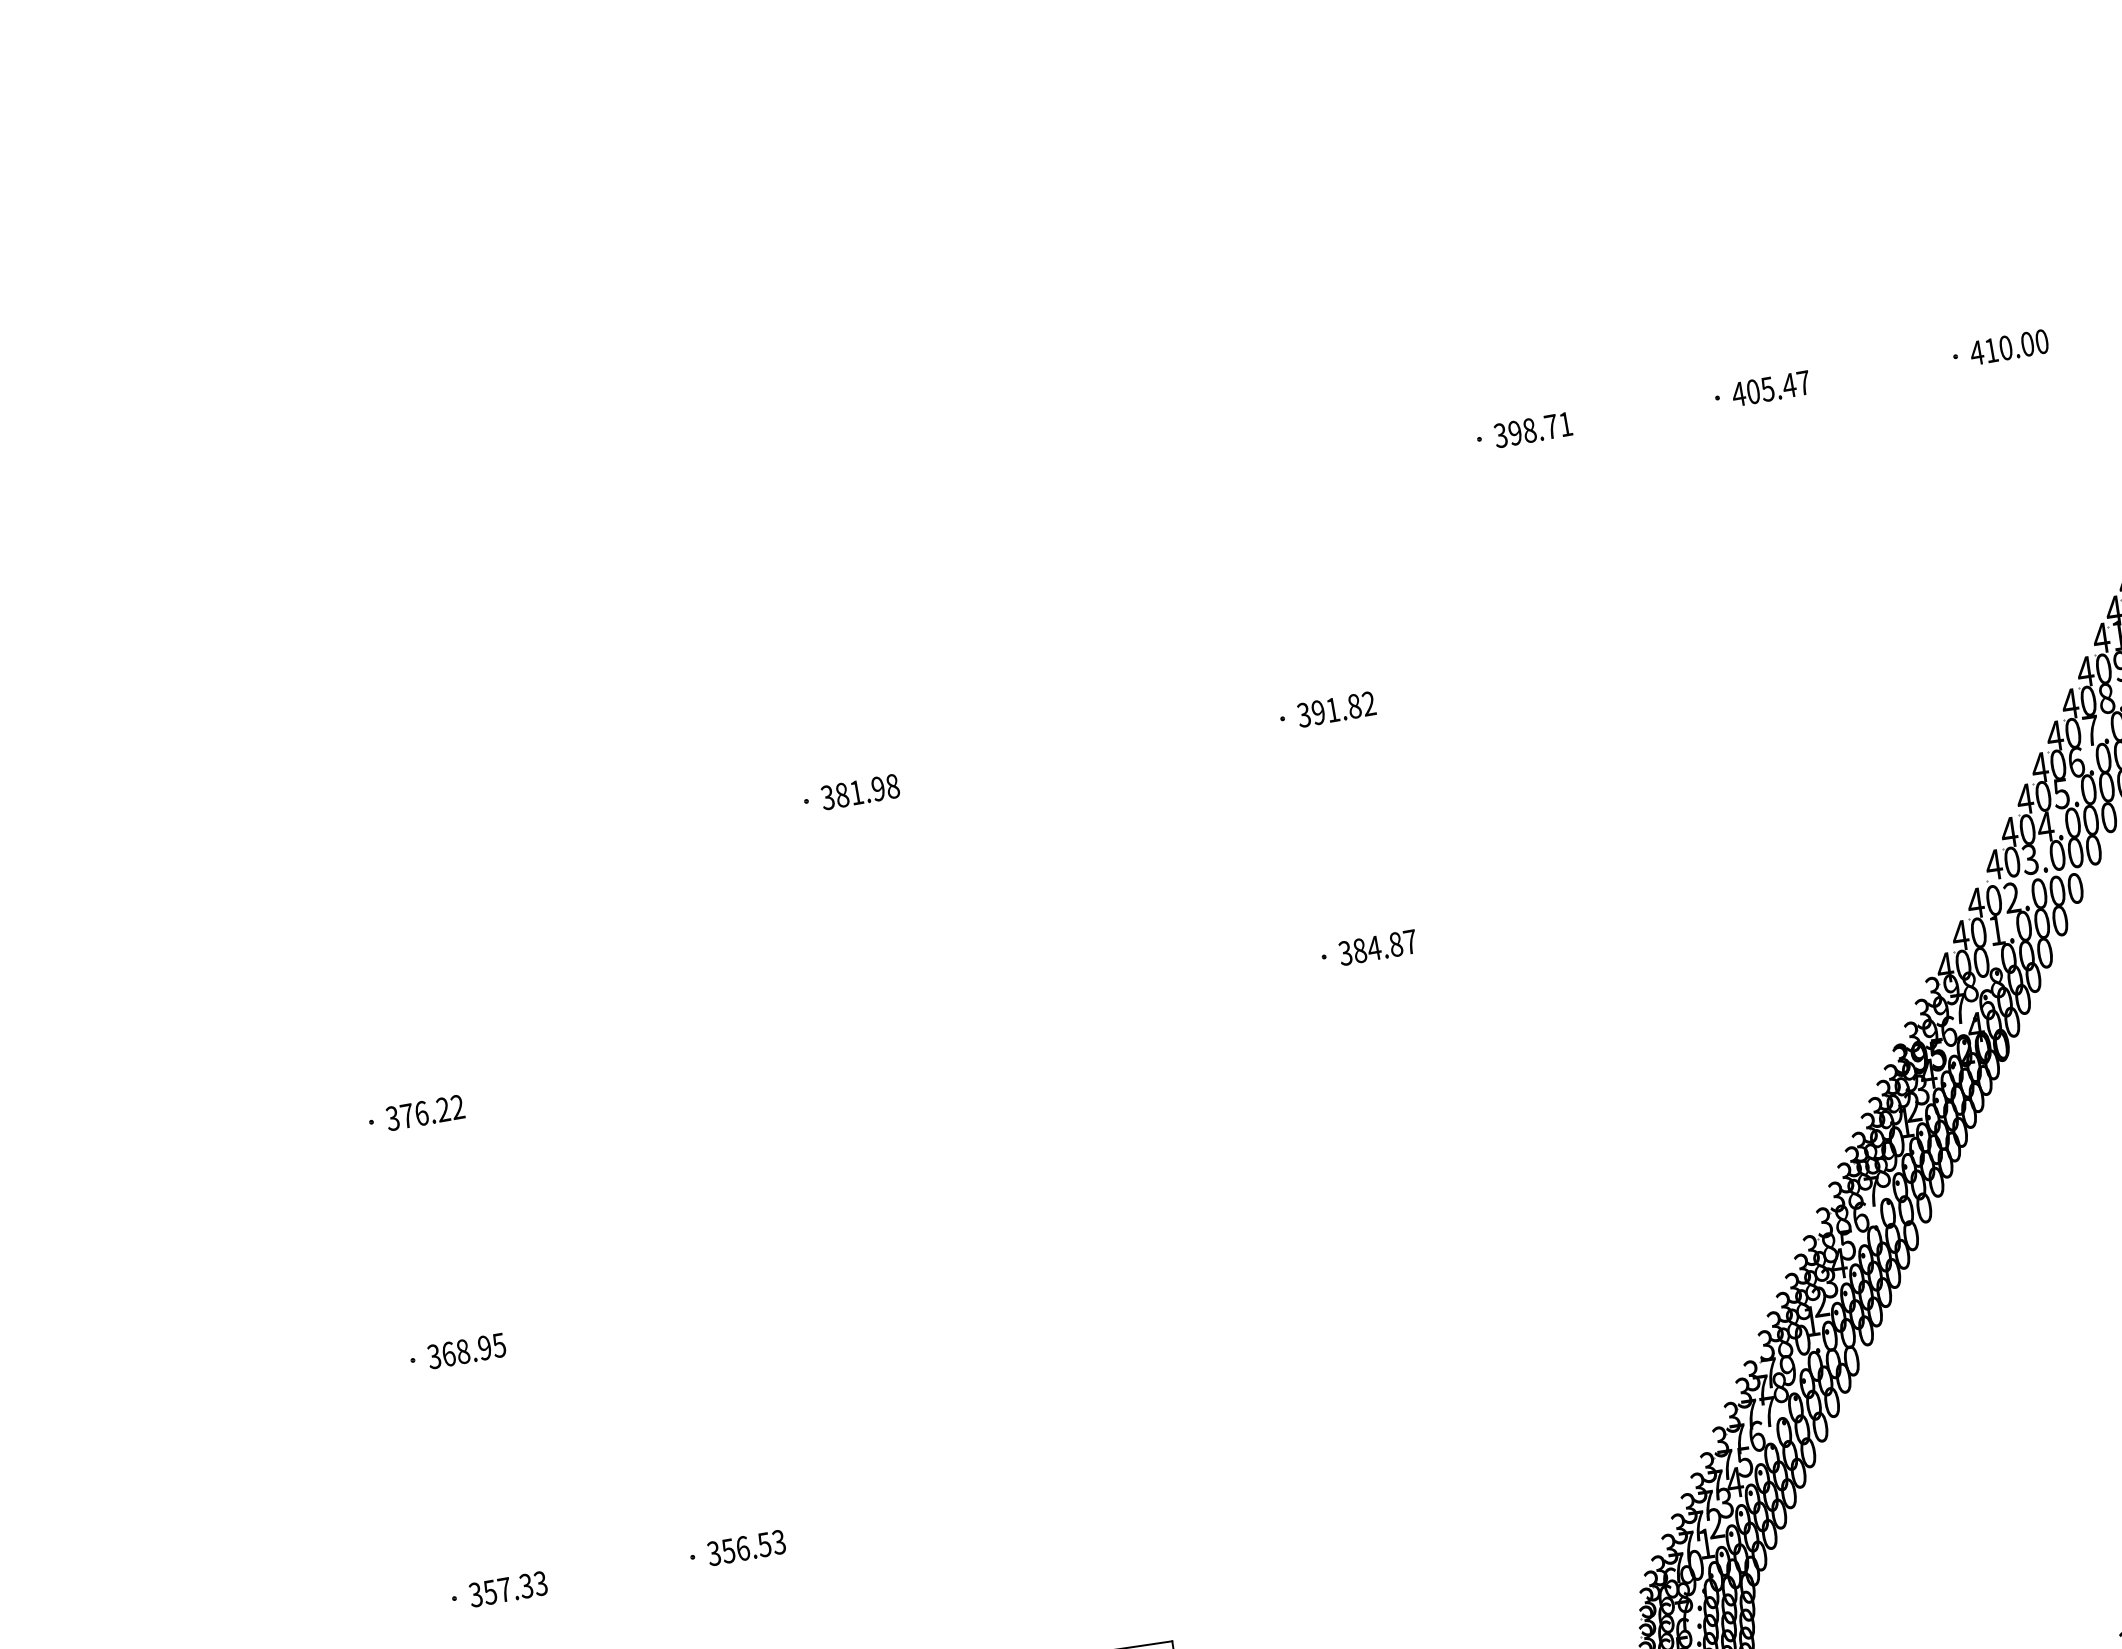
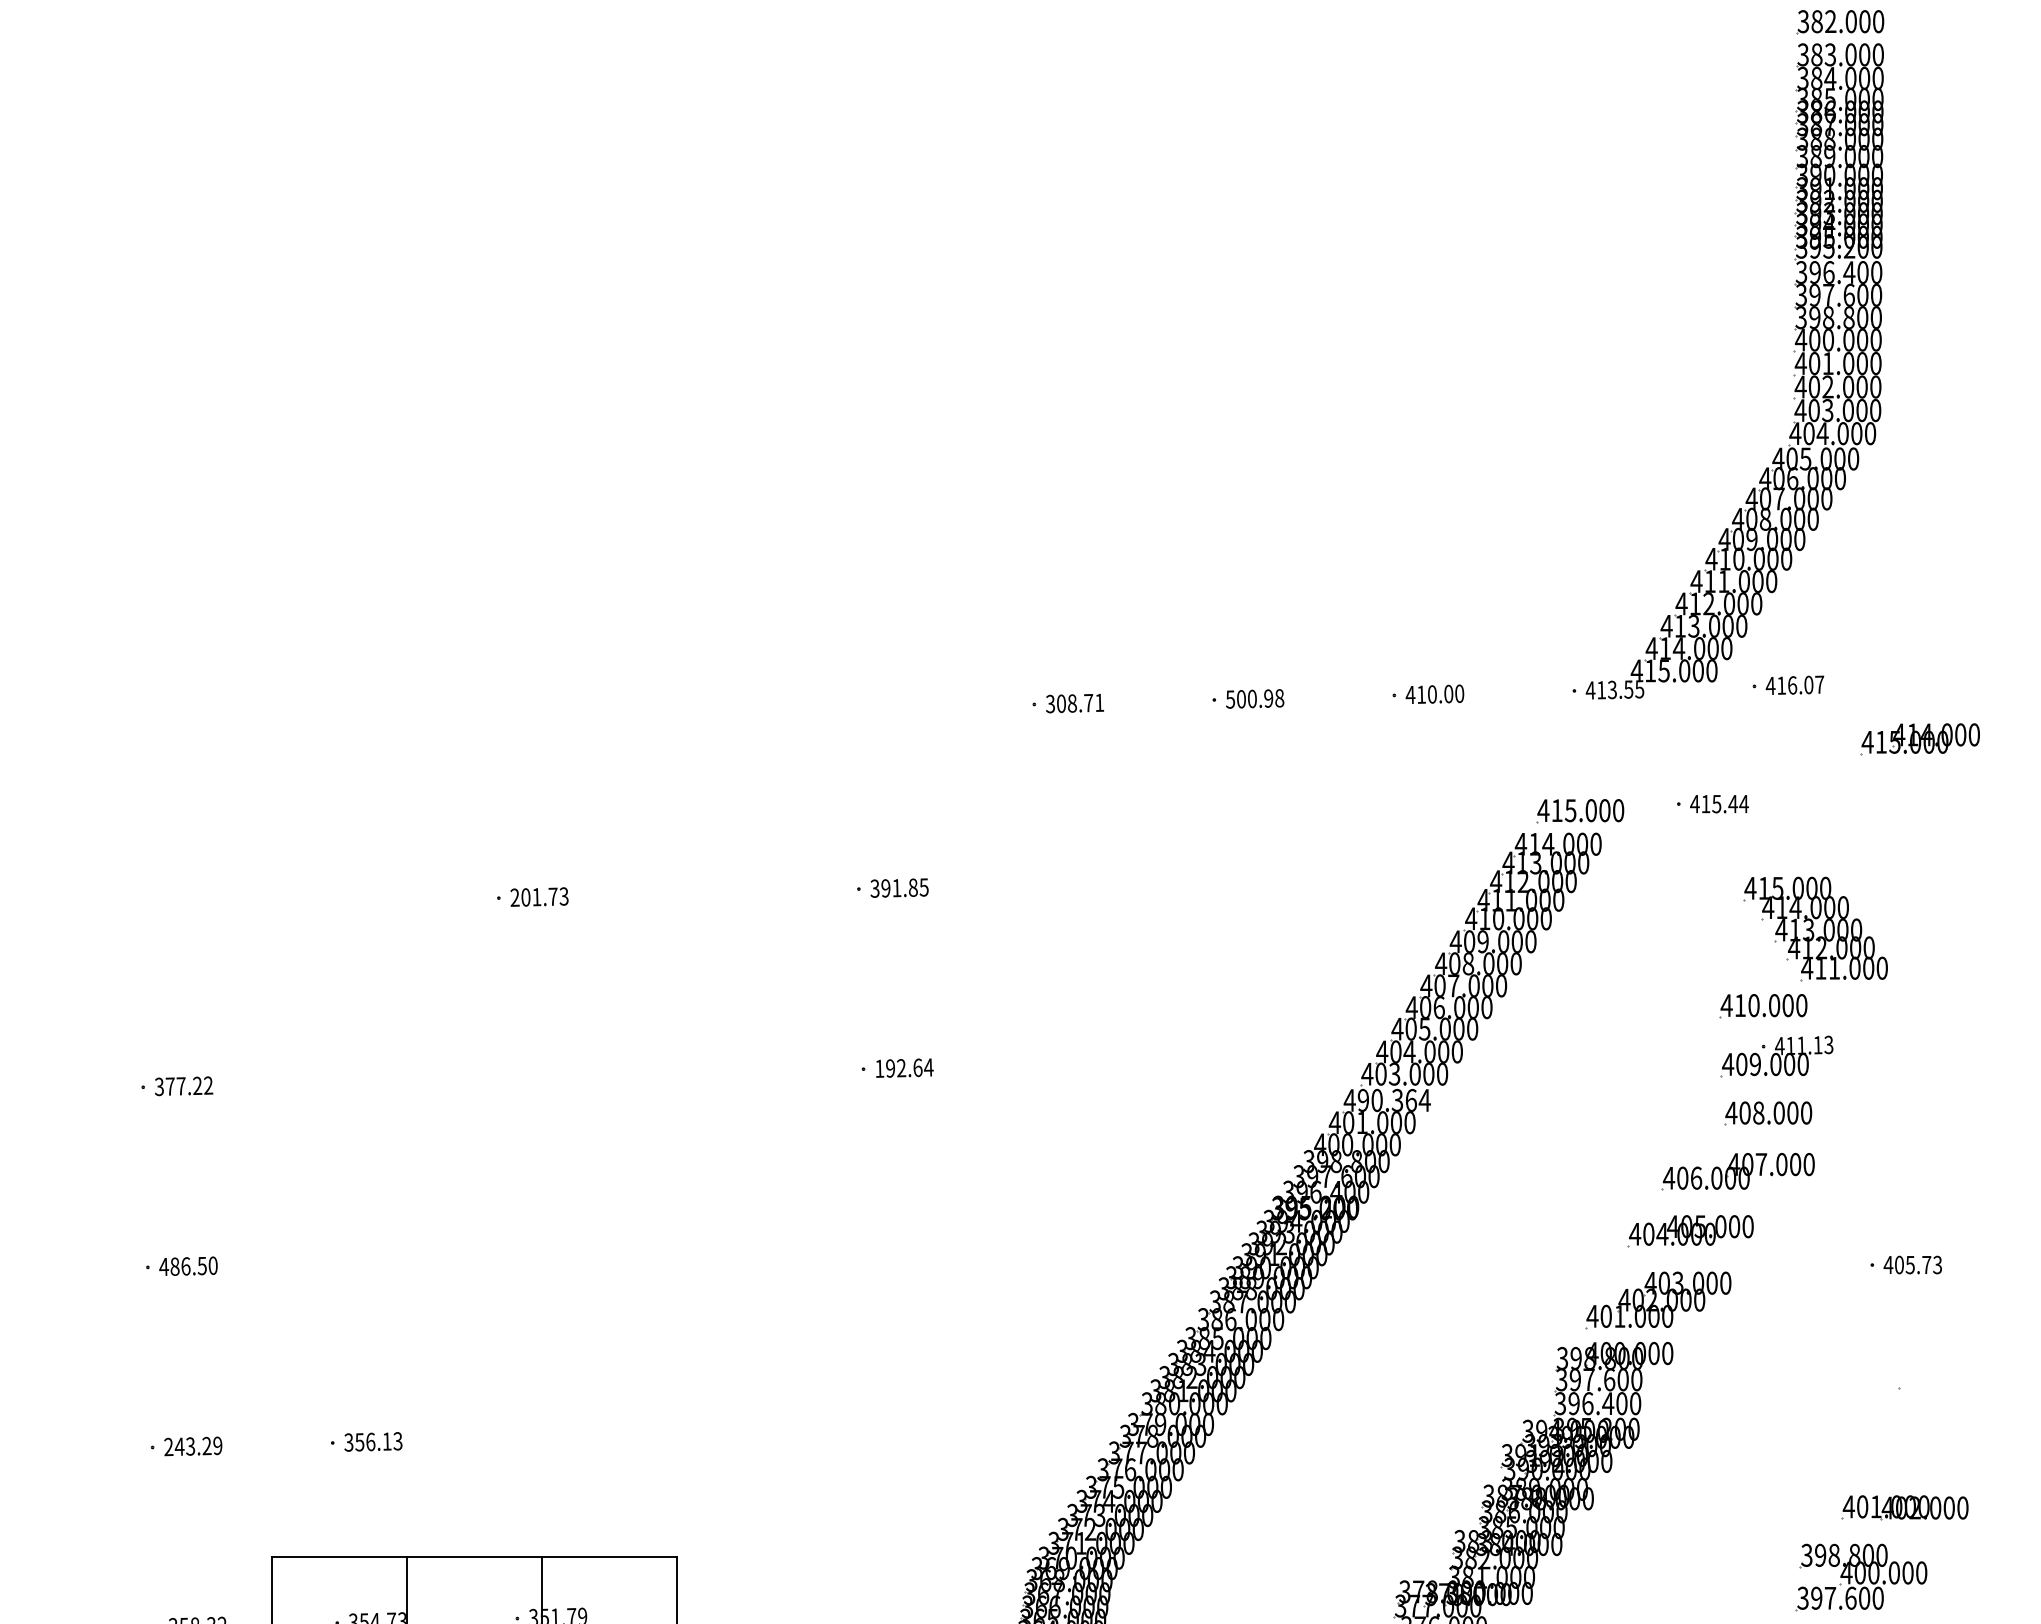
text: (1770, 388) -> (1254, 698), 405.47 -> 500.98
text: (1513, 432) -> (1060, 703), 398.71 -> 308.71
text: (1368, 704) -> (923, 887), 391.82 -> 391.85
text: (860, 791) -> (539, 896), 381.98 -> 201.73
text: (2033, 894) -> (1393, 1100), 402.000 -> 490.364
text: (1378, 948) -> (904, 1068), 384.87 -> 192.64
text: (420, 1113) -> (180, 1086), 376.22 -> 377.22
text: (466, 1351) -> (188, 1266), 368.95 -> 486.50
text: (763, 1544) -> (386, 1441), 356.53 -> 356.13
text: (508, 1589) -> (193, 1446), 357.33 -> 243.29

